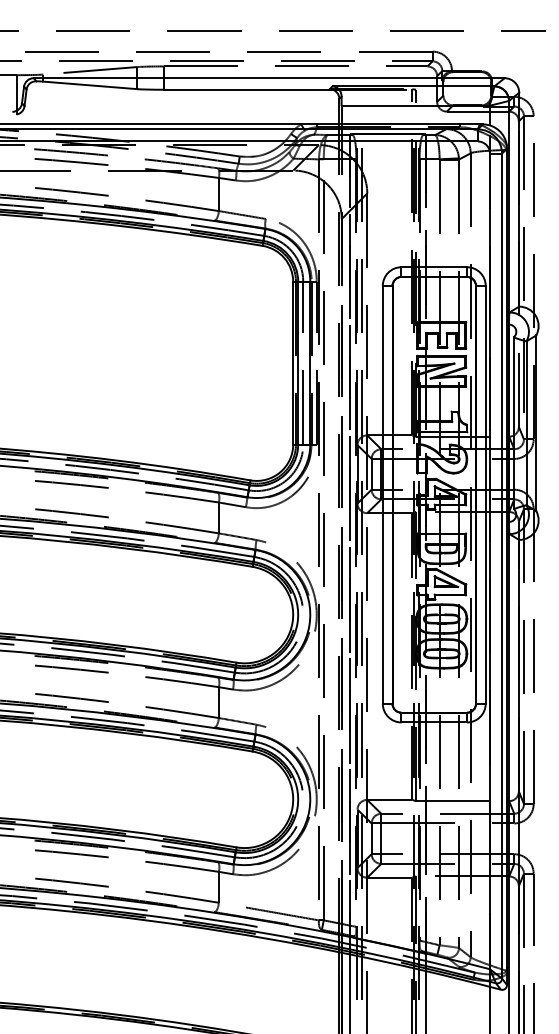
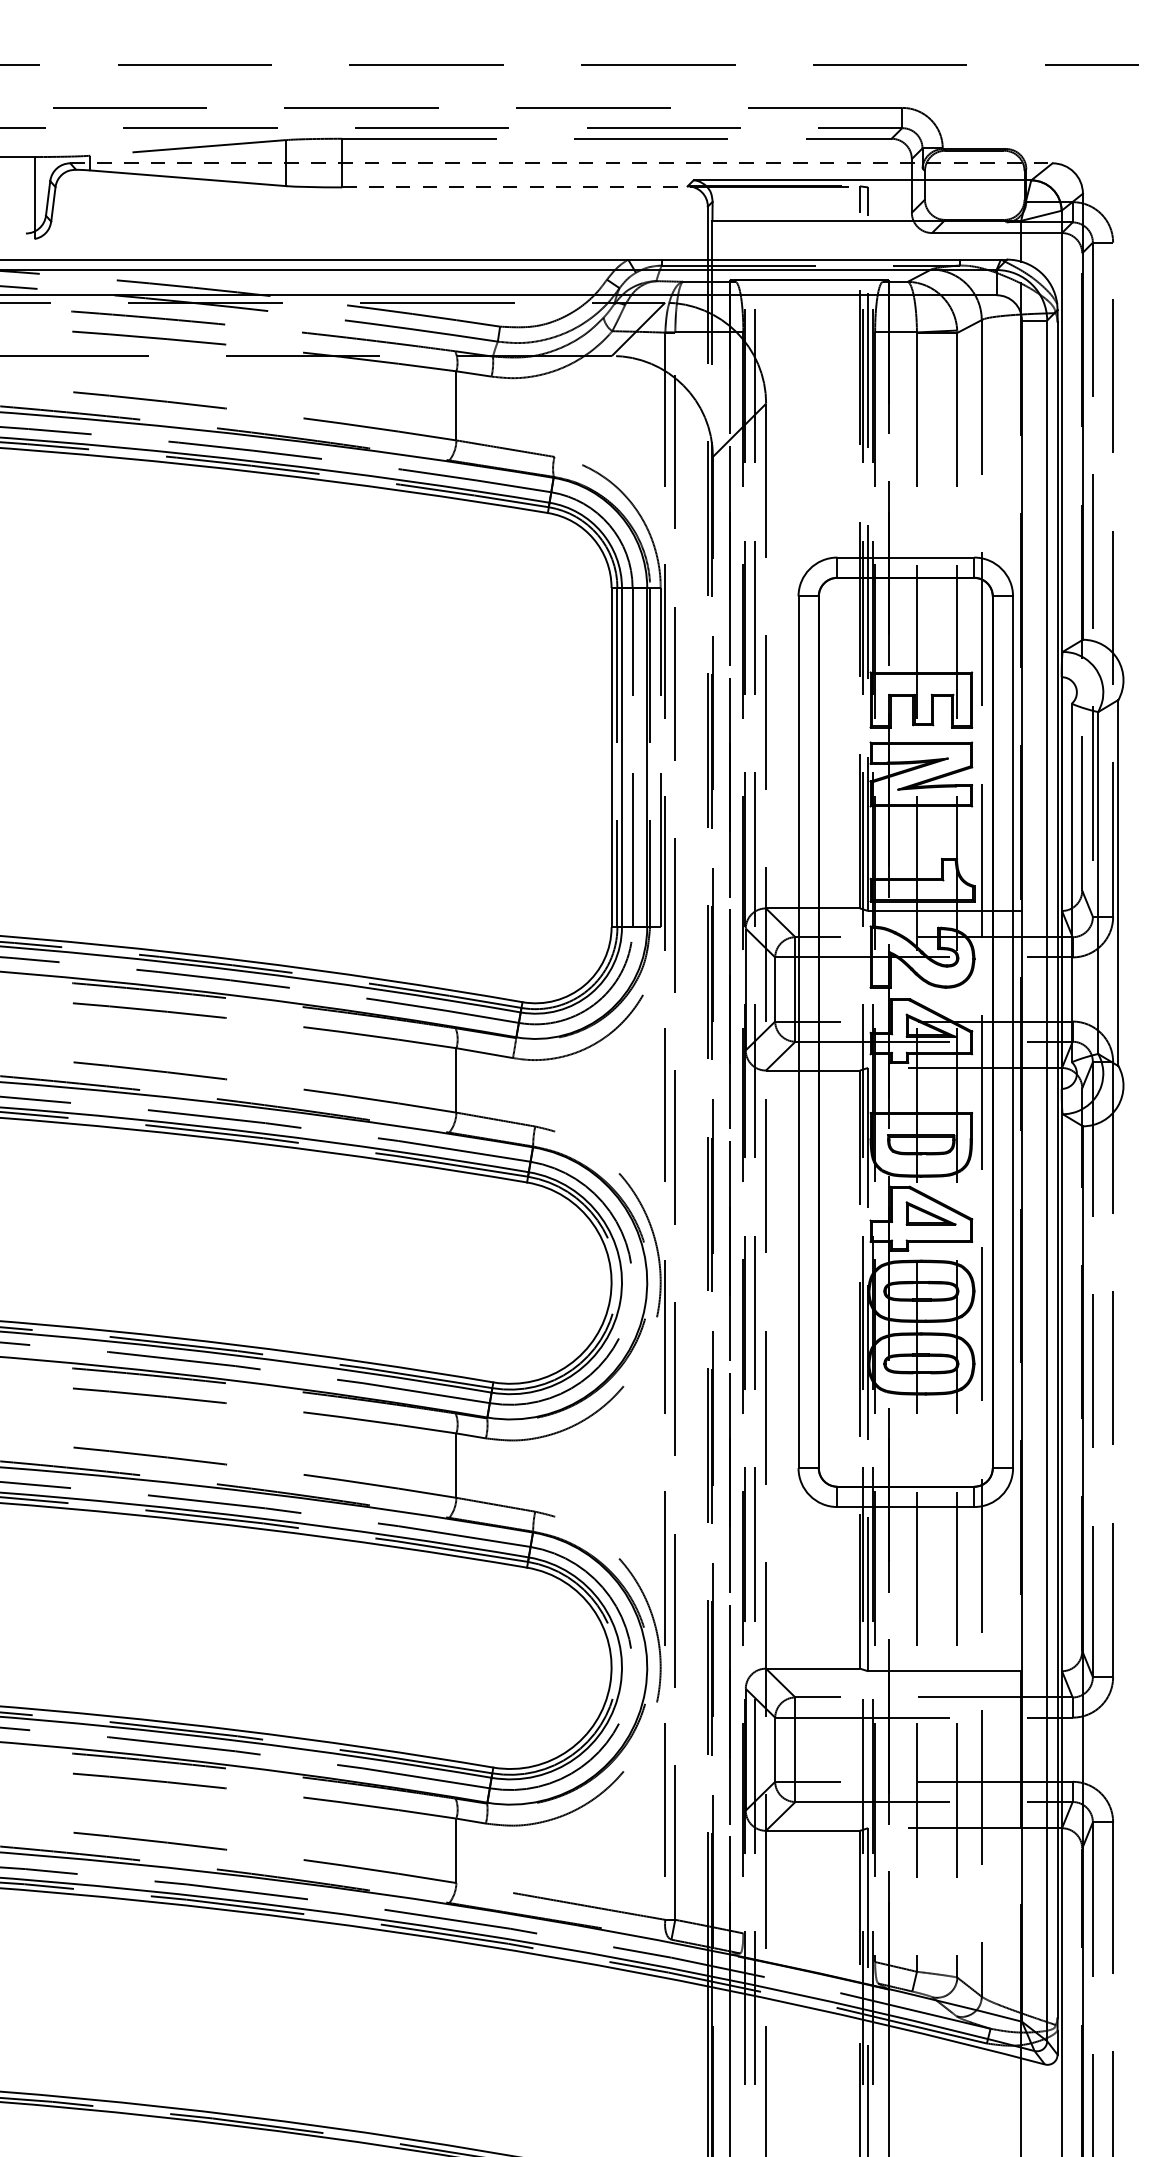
line: (269, 78) -> (562, 163), solid -> dashed
line: (248, 89) -> (518, 186), solid -> dashed

